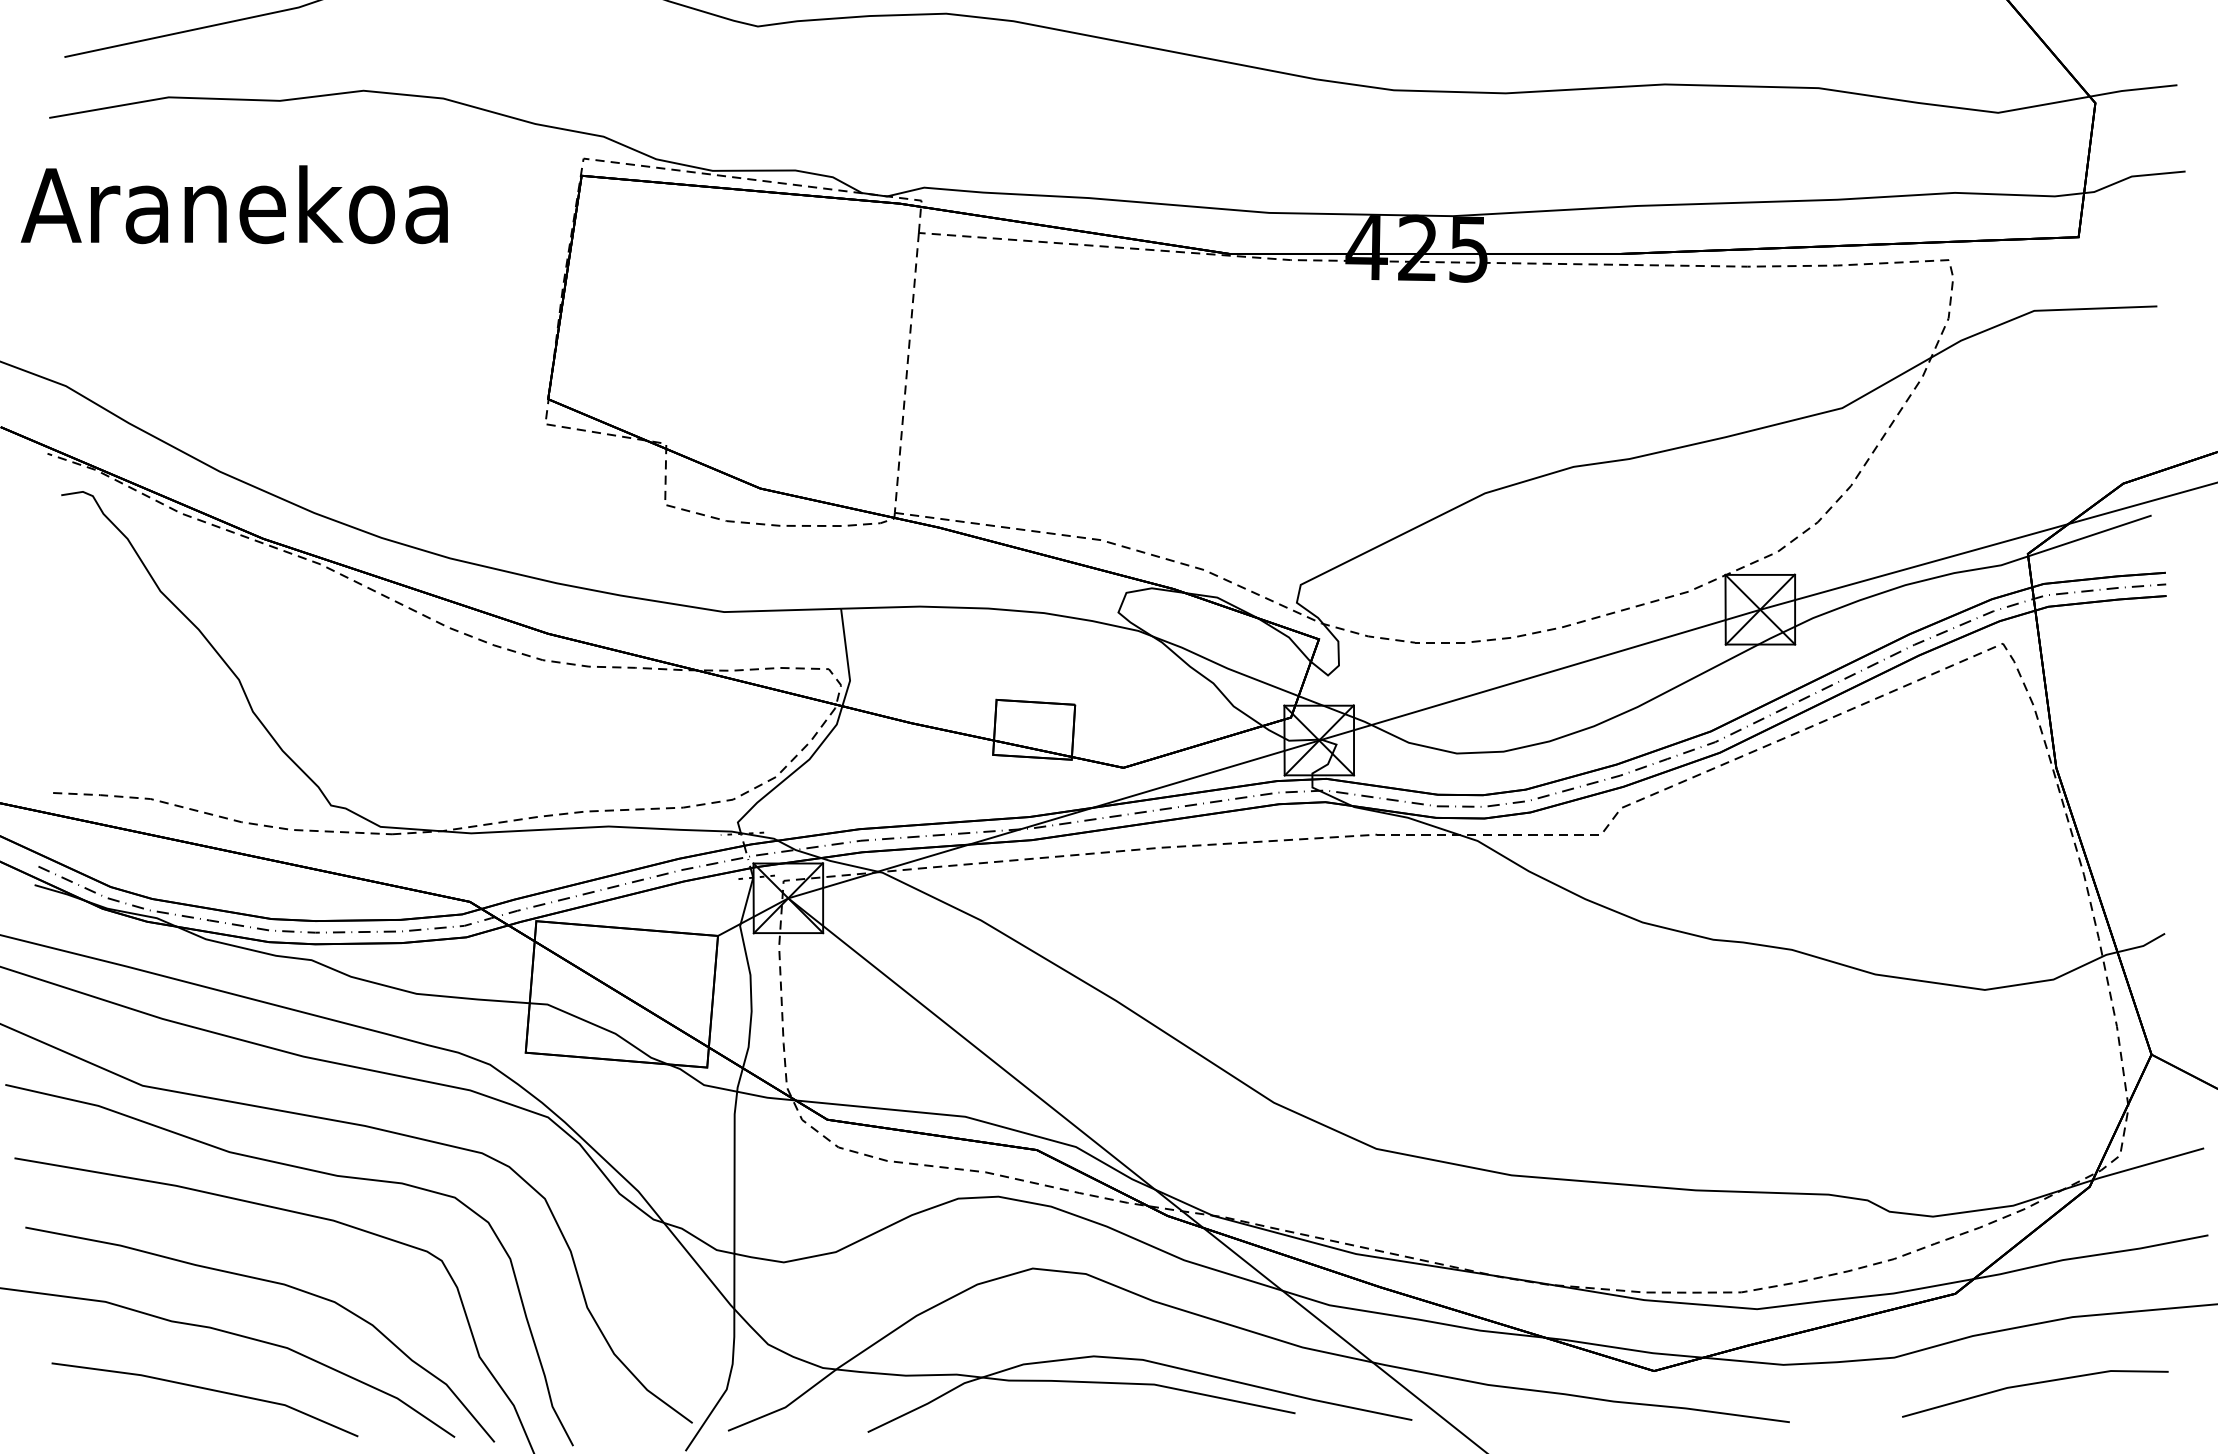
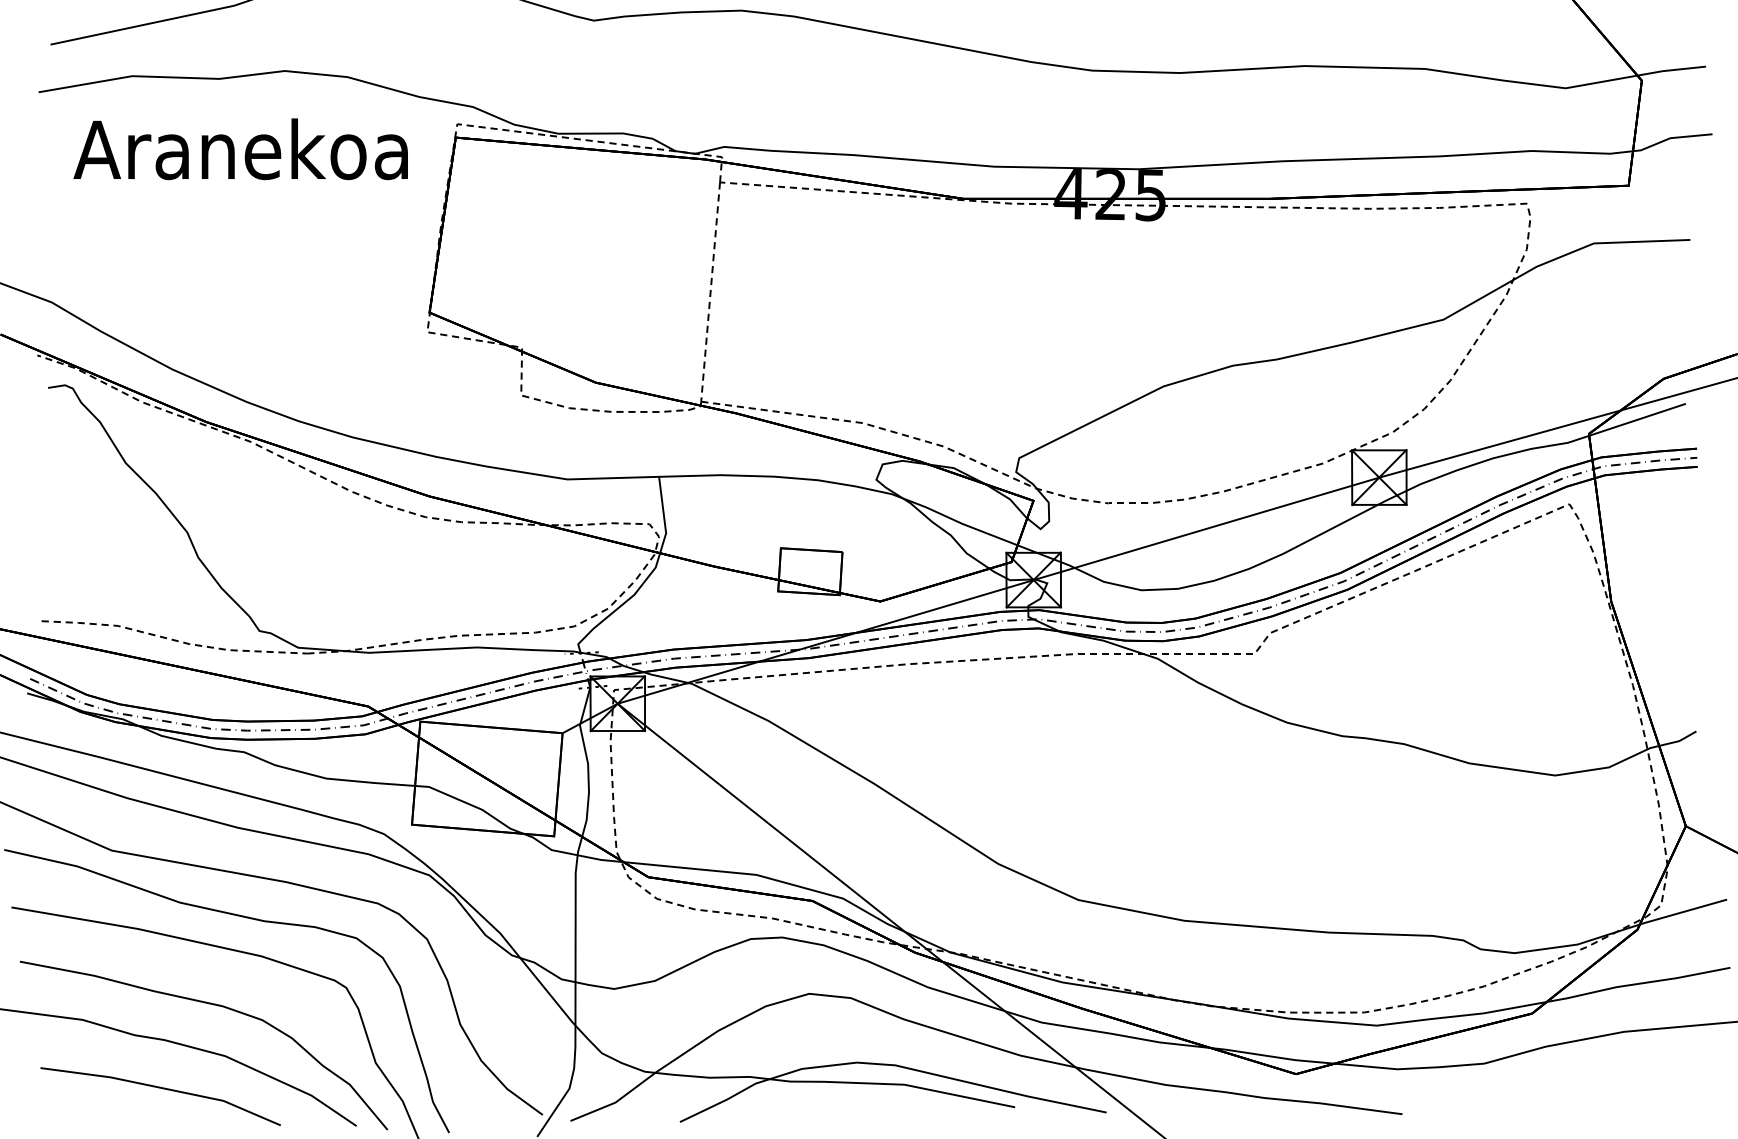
text: (234, 204) -> (240, 149), moved
line: (2031, 1385) -> (1591, 1085), removed

